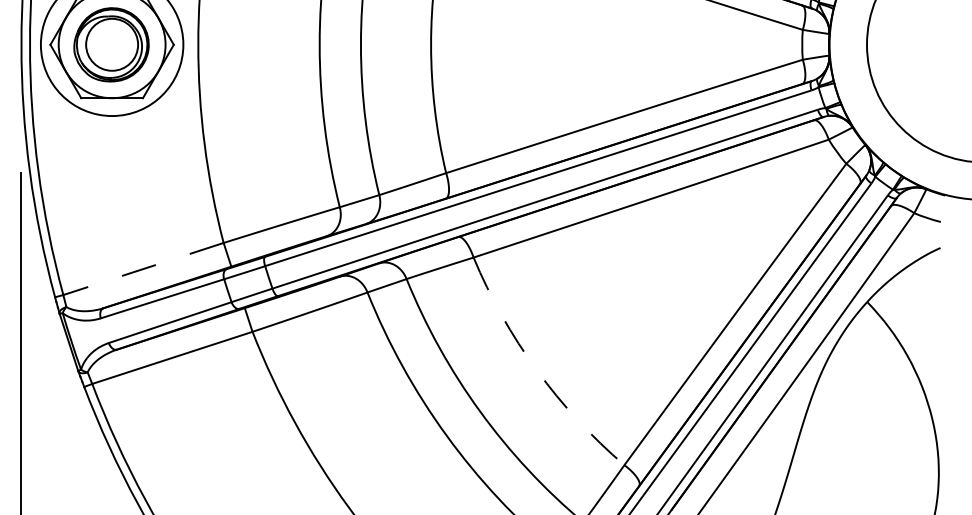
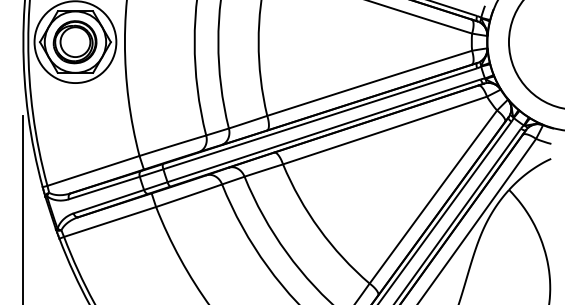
line: (143, 269) -> (93, 171), dashed -> solid
arc: (537, 370) -> (319, 229), dashed -> solid

